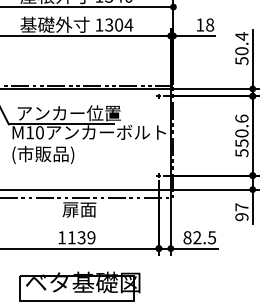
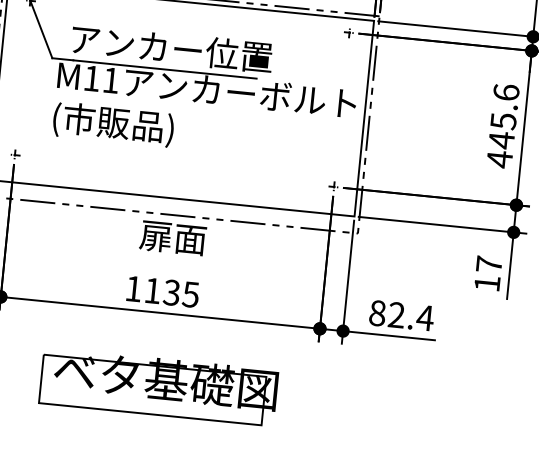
text: (39, 132) -> (110, 80), M10 -> M11
text: (241, 143) -> (500, 140), 550.6 -> 445.6
text: (241, 217) -> (486, 284), 97 -> 17
text: (91, 237) -> (191, 294), 1139 -> 1135
text: (211, 237) -> (424, 317), 82.5 -> 82.4

